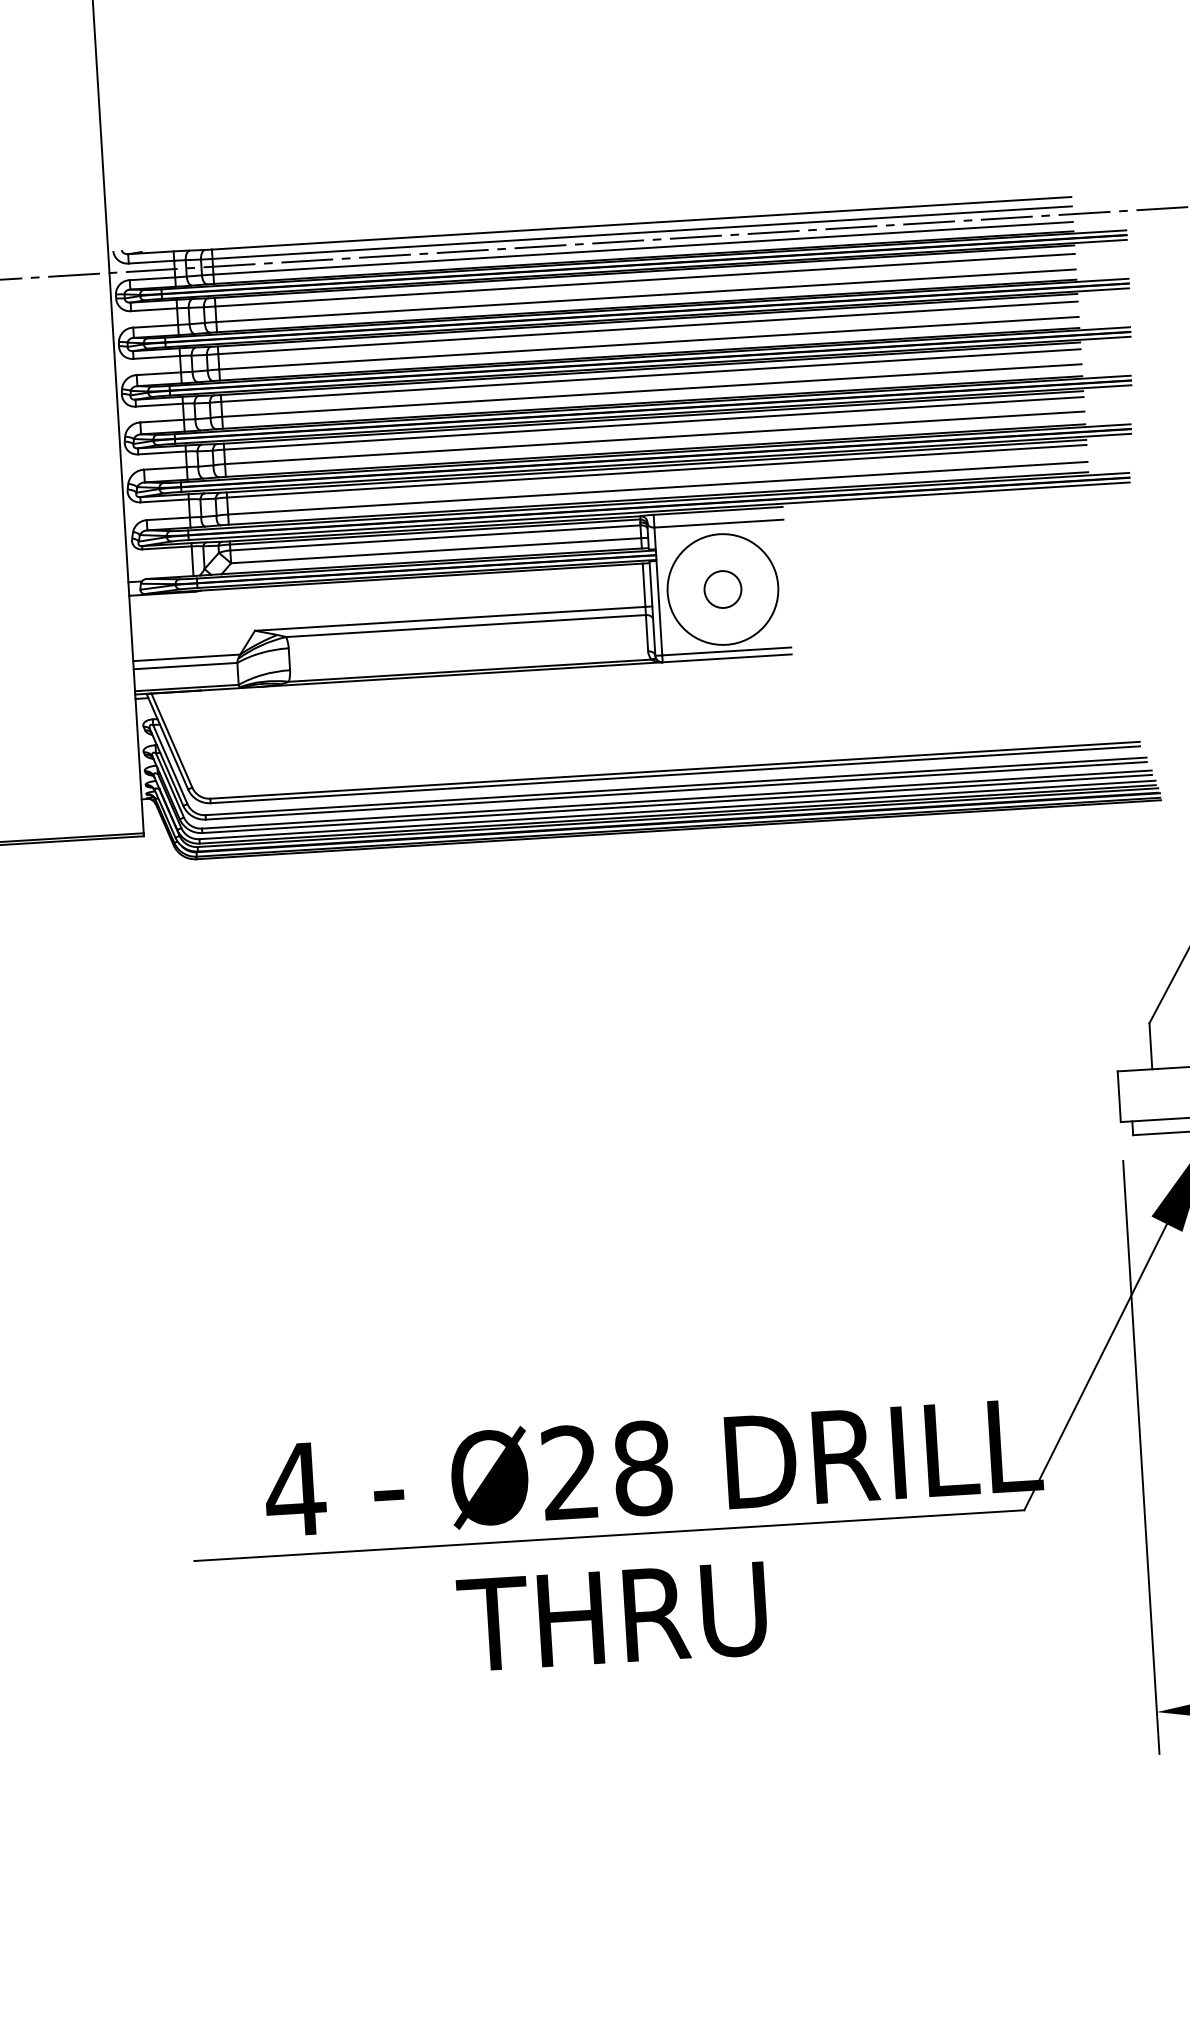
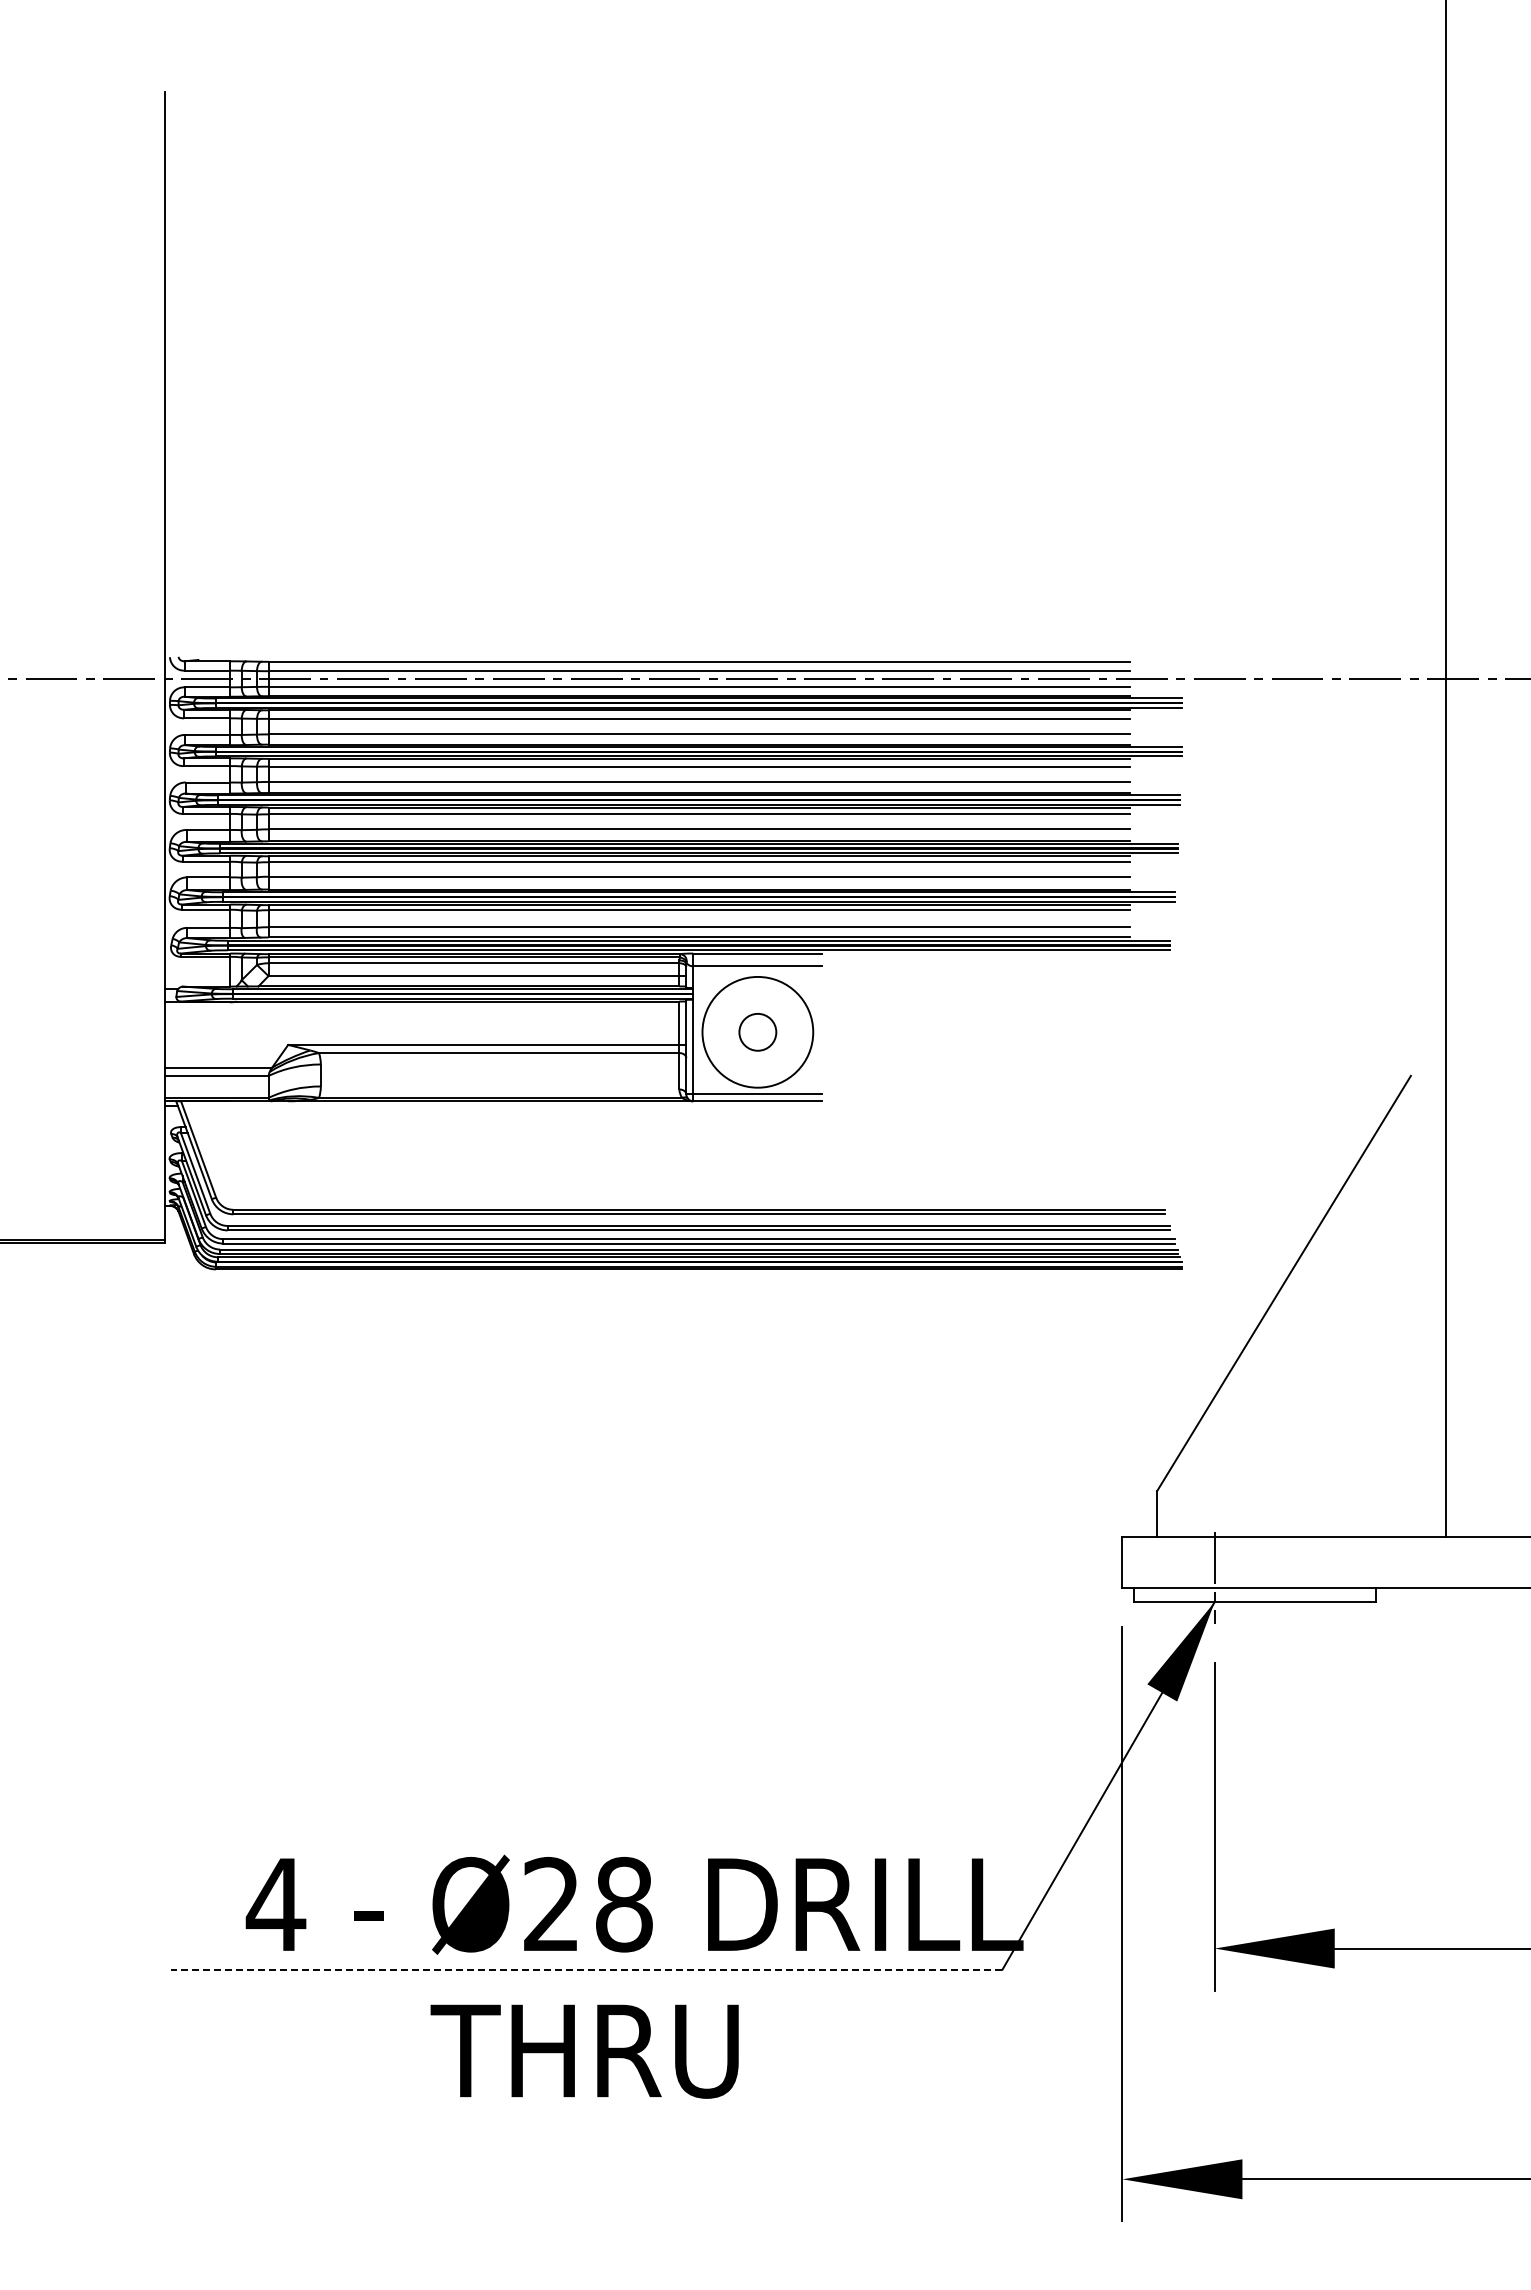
line: (609, 1535) -> (586, 1969), solid -> dashed

